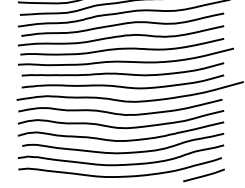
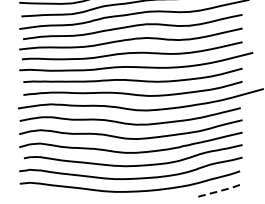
line: (205, 175) -> (222, 190), solid -> dashed

